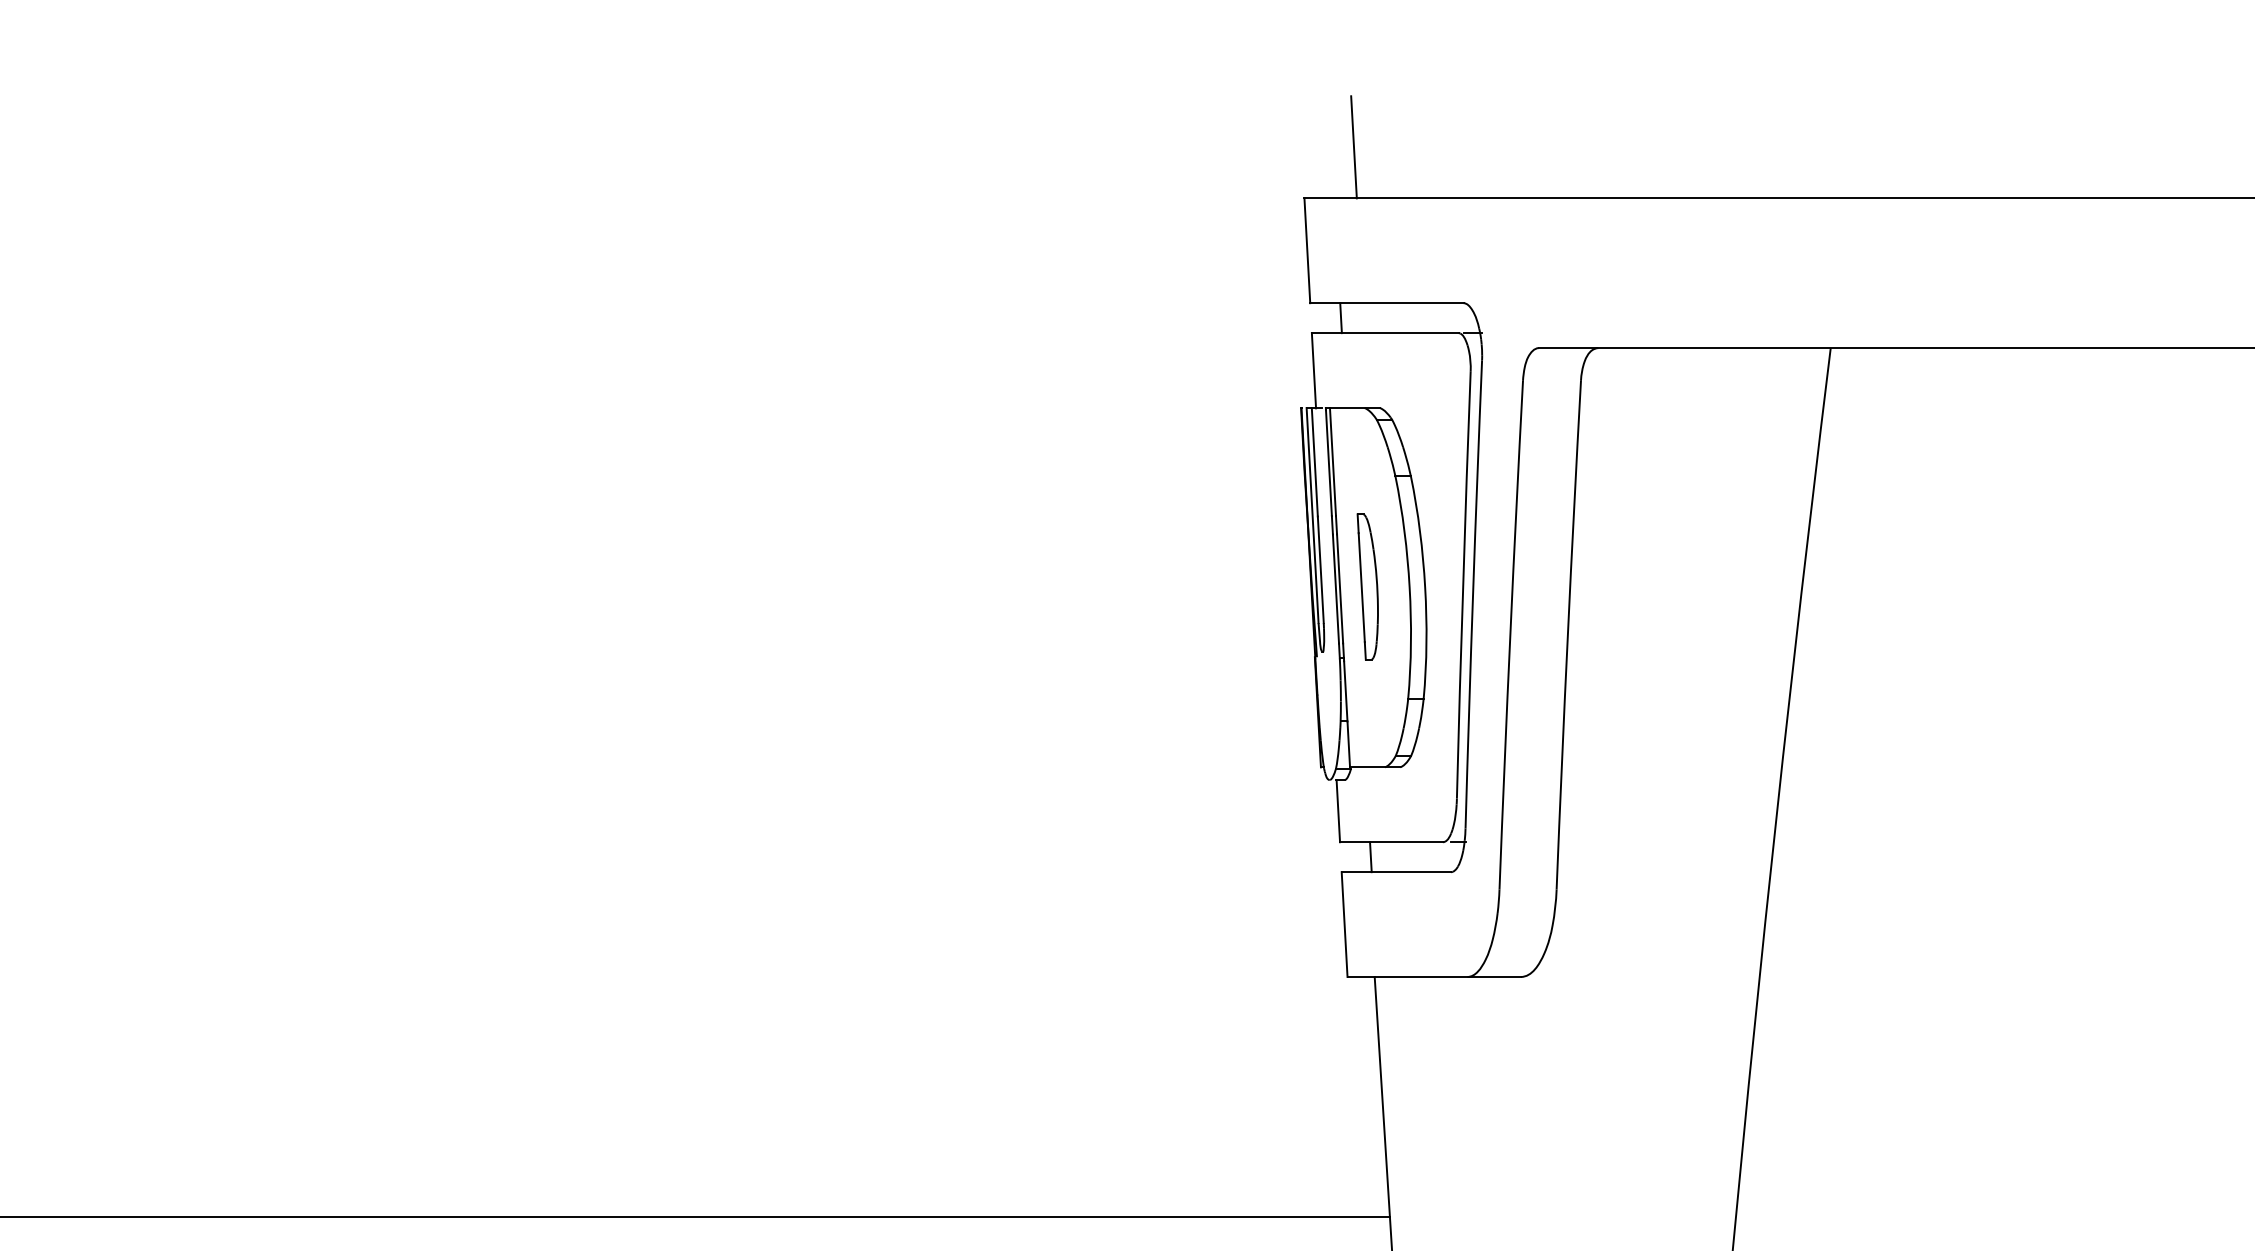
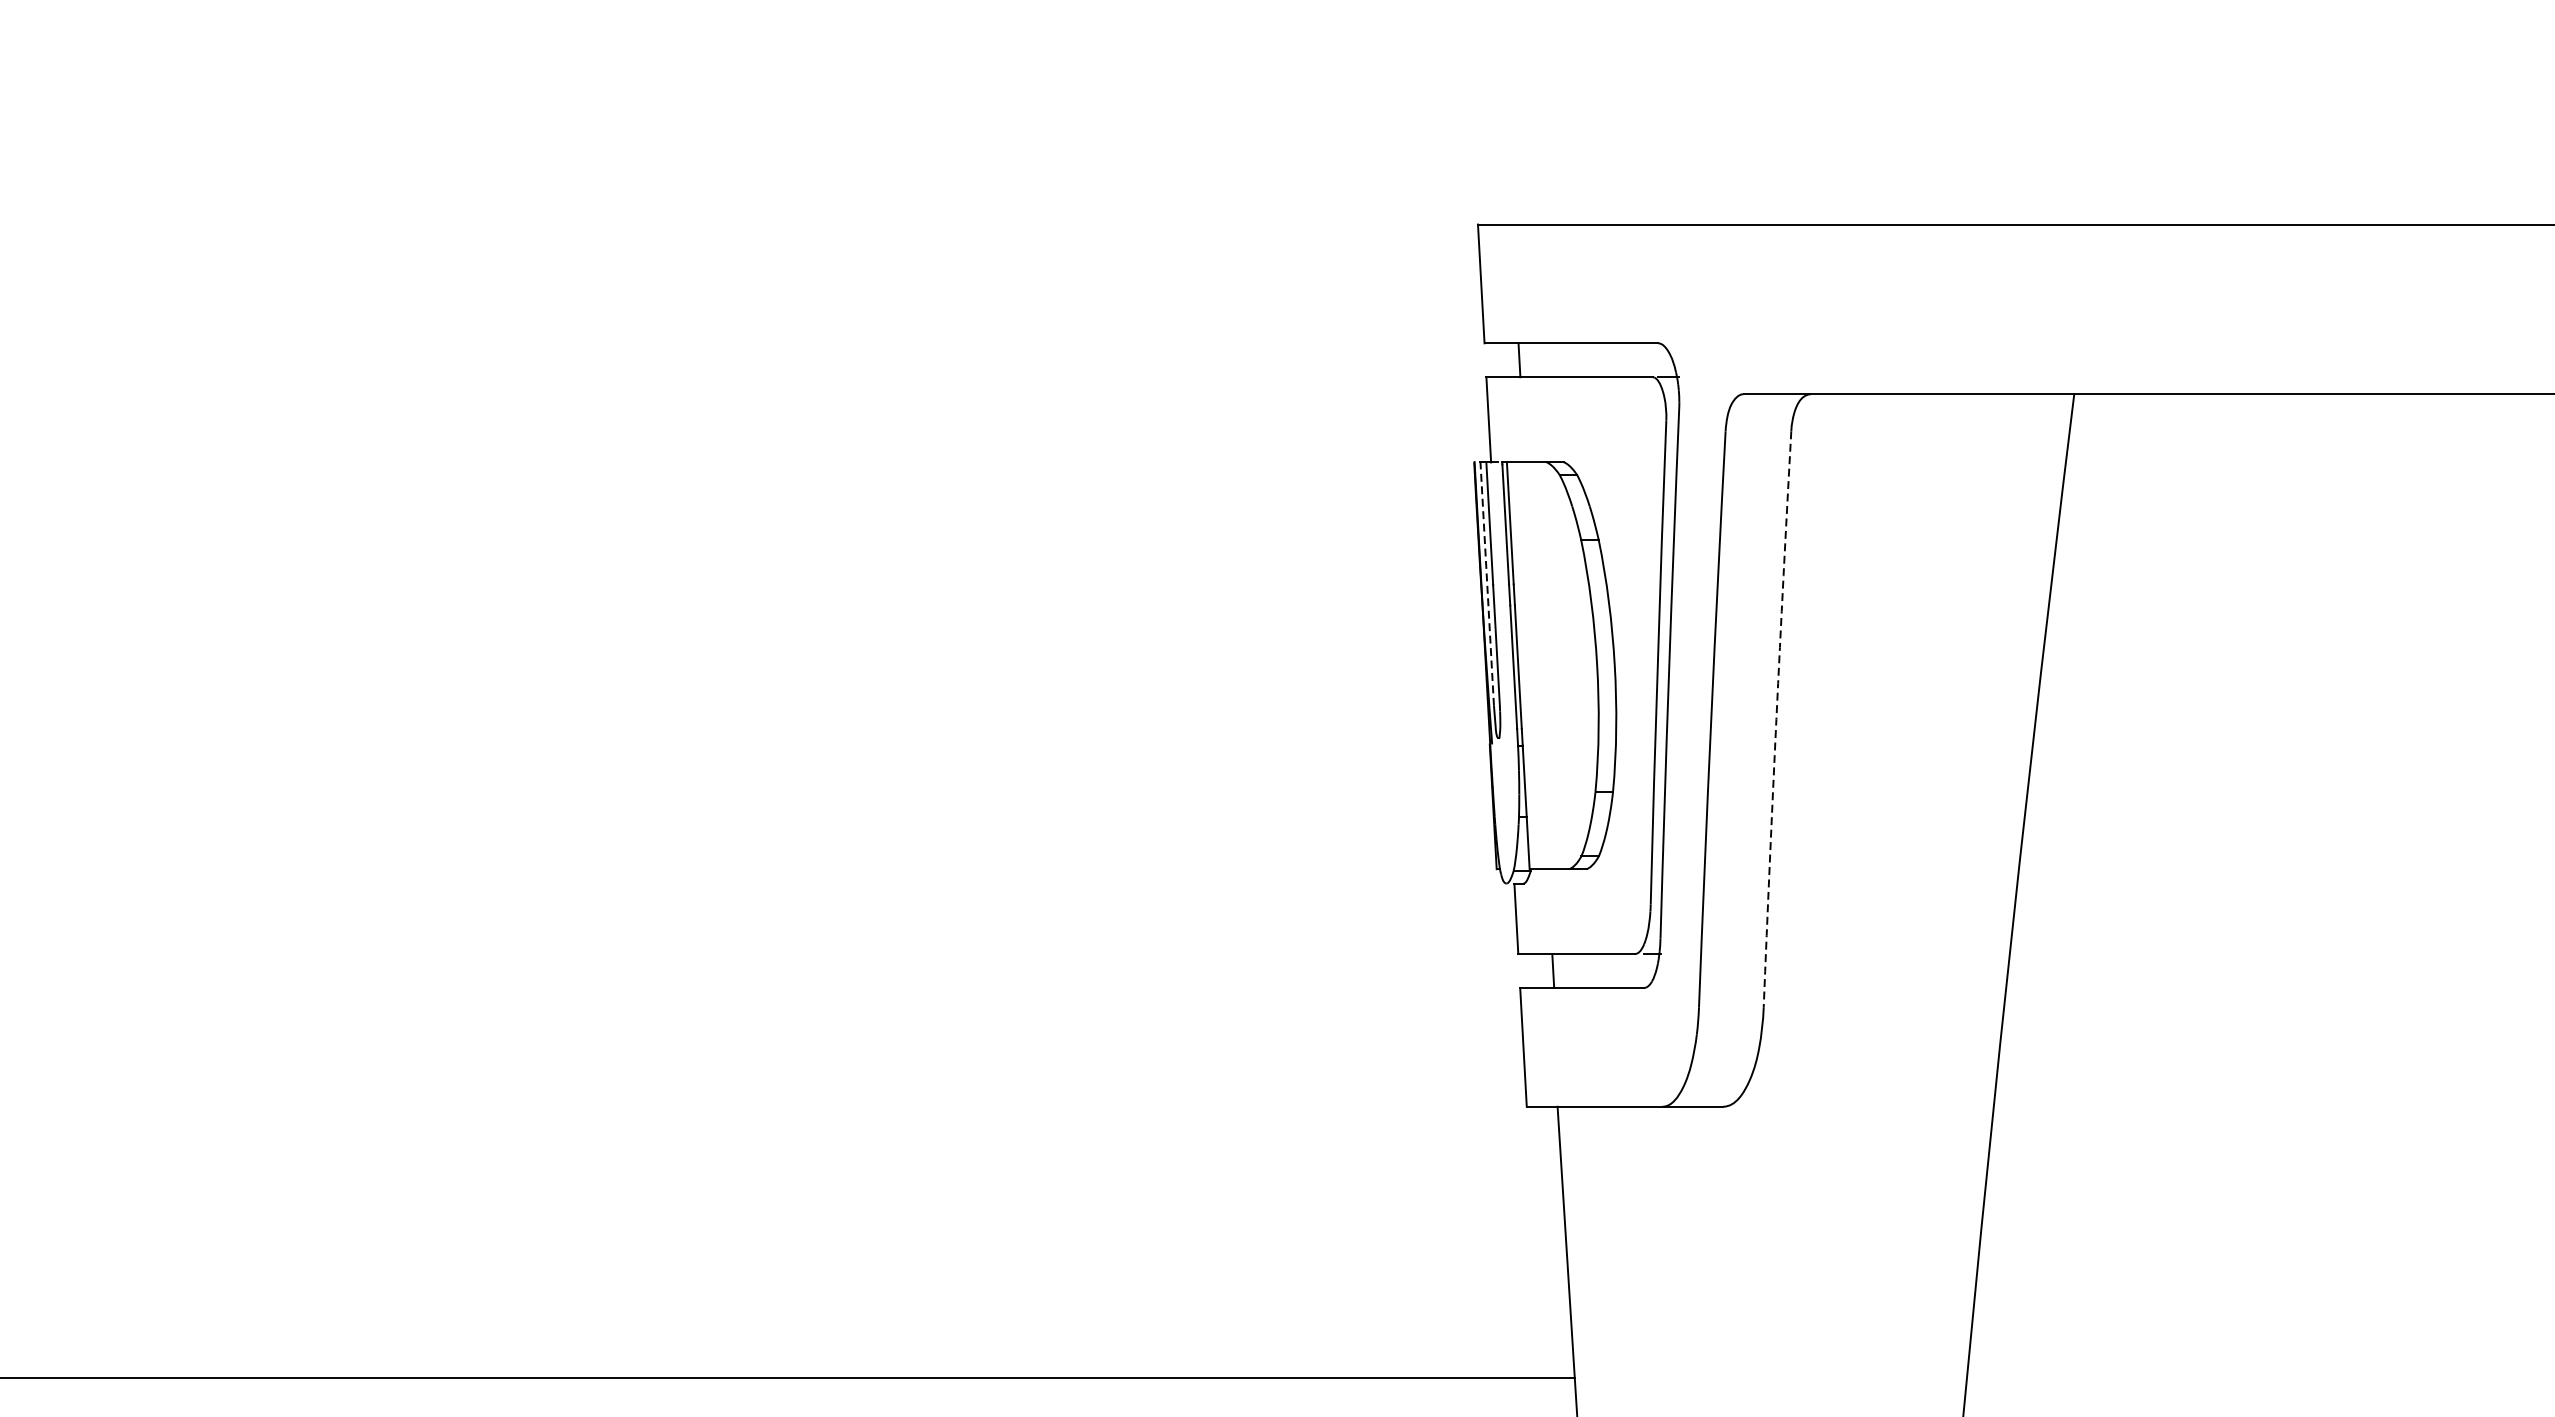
line: (1353, 147) -> (1533, 166), removed
line: (1312, 515) -> (1487, 583), solid -> dashed
part: (1367, 586) -> (1549, 664), removed
arc: (1567, 635) -> (1776, 719), solid -> dashed

